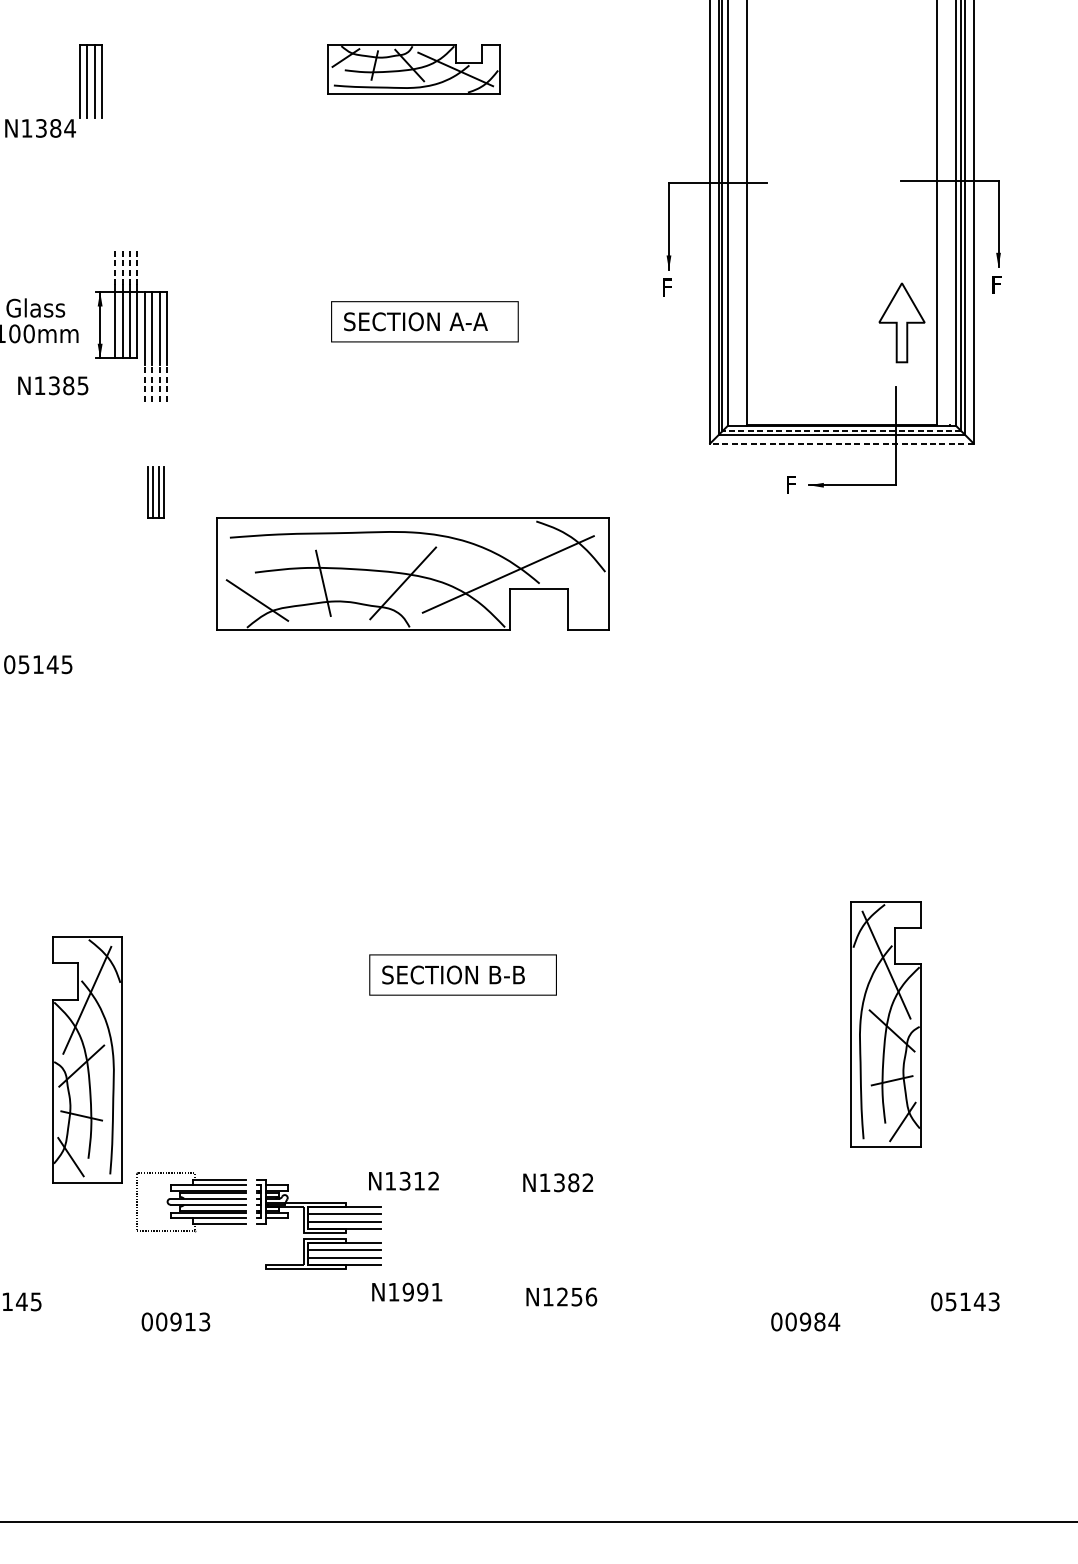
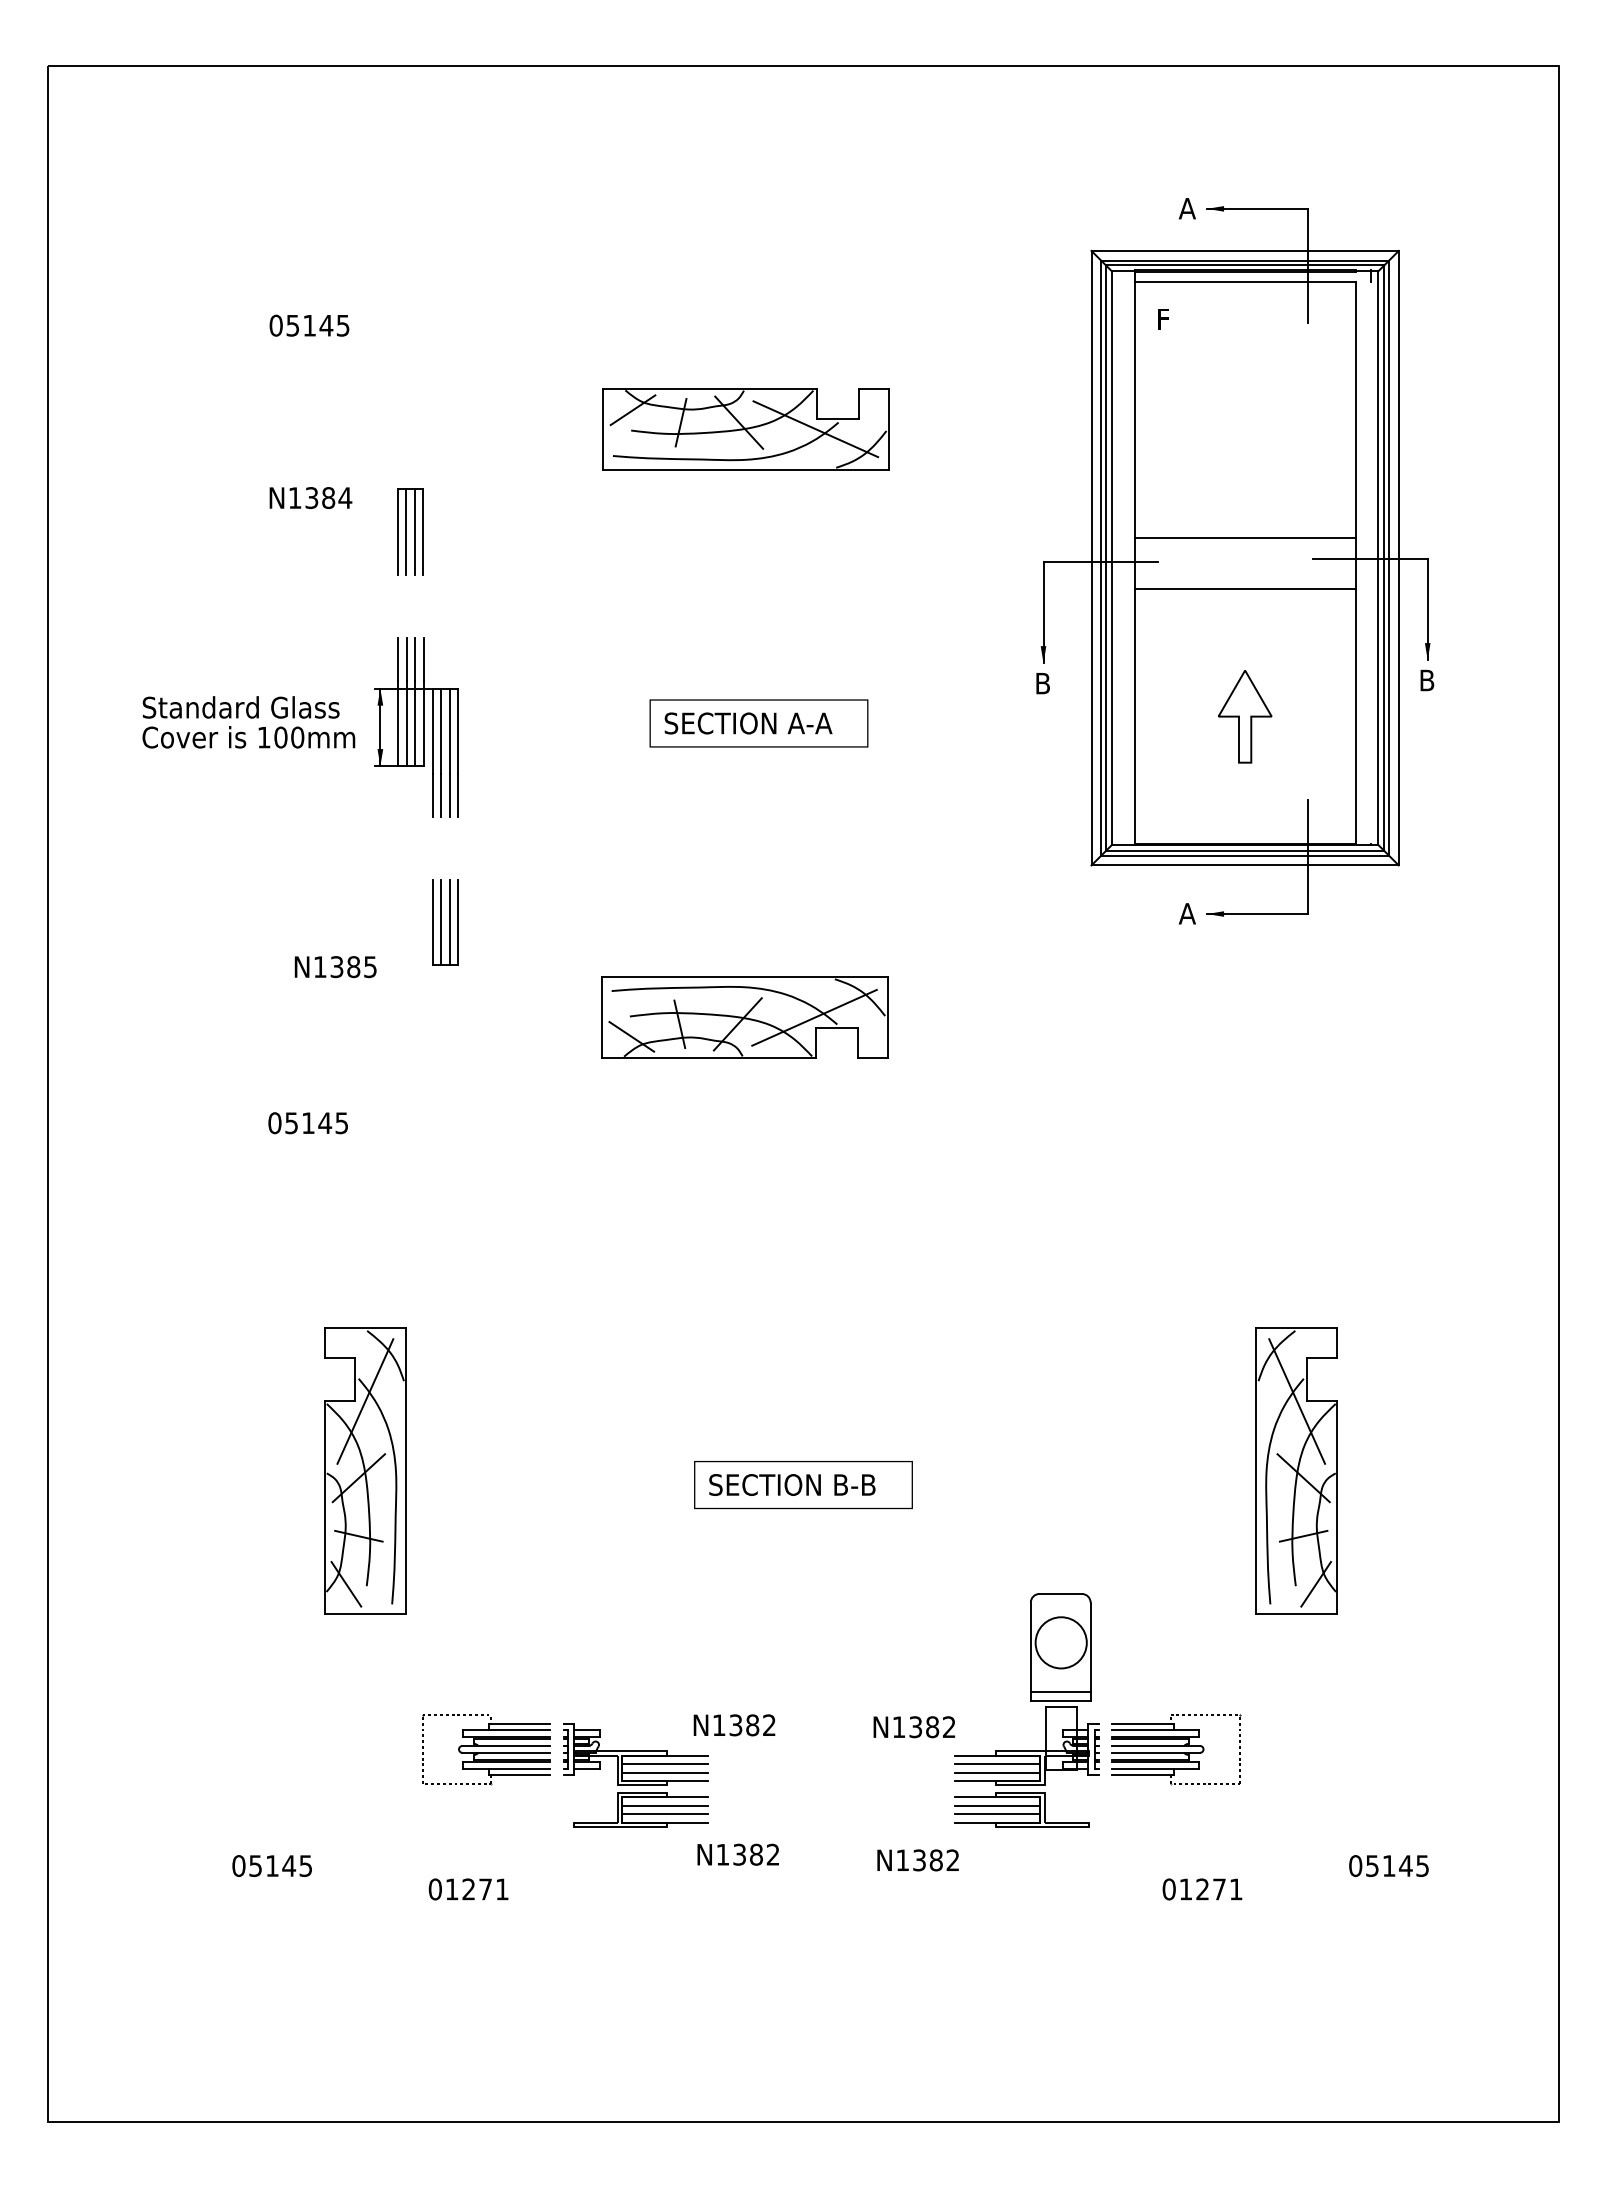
part: (413, 69) -> (745, 429), size x1.43
part: (90, 80) -> (410, 531), moved
line: (841, 162) -> (1244, 537), added
line: (841, 206) -> (1244, 588), added
line: (115, 266) -> (398, 658), dashed -> solid
line: (122, 266) -> (406, 658), dashed -> solid
line: (130, 266) -> (415, 658), dashed -> solid
line: (137, 266) -> (423, 658), dashed -> solid
text: (998, 284) -> (1427, 680), F -> B
text: (668, 287) -> (1042, 683), F -> B
part: (902, 322) -> (1245, 716), moved
line: (144, 382) -> (432, 794), dashed -> solid
line: (152, 382) -> (441, 794), dashed -> solid
line: (159, 382) -> (449, 794), dashed -> solid
line: (167, 382) -> (458, 794), dashed -> solid
text: (53, 386) -> (335, 967), moved
line: (841, 431) -> (1244, 851), dashed -> solid
line: (842, 443) -> (1245, 865), dashed -> solid
text: (791, 484) -> (1186, 913), F -> A
part: (156, 492) -> (445, 922), size x1.43
part: (412, 574) -> (744, 1017), size x0.62
part: (885, 1024) -> (1296, 1470), moved
part: (87, 1059) -> (365, 1470), moved
part: (710, 1160) -> (1091, 1701), added
text: (419, 1181) -> (752, 1725), N1312 -> N1382
text: (422, 1291) -> (756, 1854), N1991 -> N1382
text: (577, 1297) -> (936, 1860), N1256 -> N1382
text: (994, 1301) -> (1422, 1865), 05143 -> 05145
text: (182, 1322) -> (476, 1889), 00913 -> 01271
text: (813, 1322) -> (1211, 1889), 00984 -> 01271

